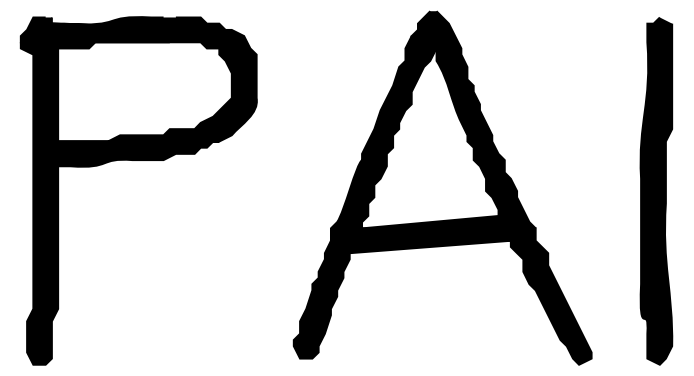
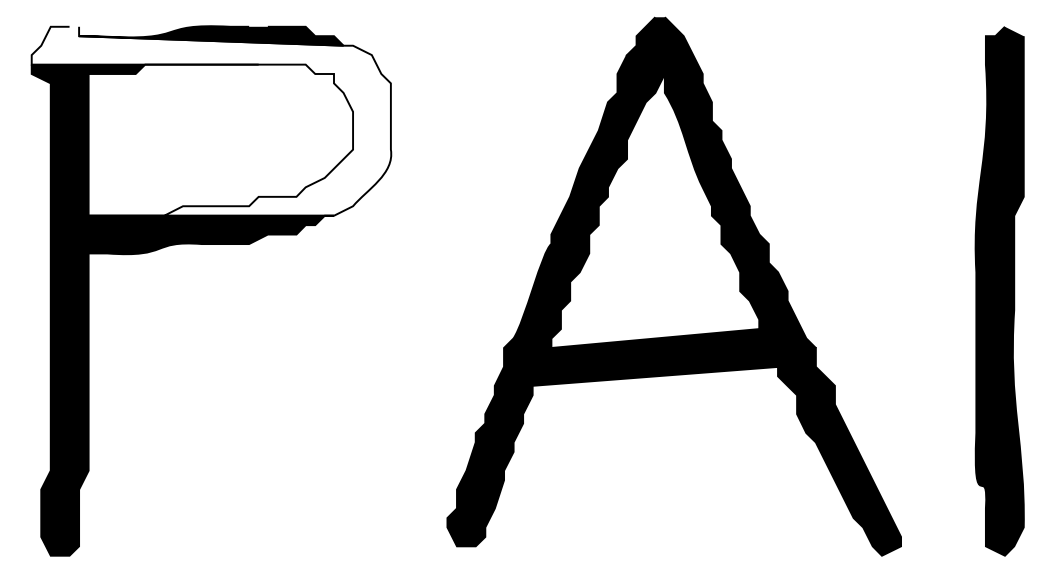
fill: (138, 79) -> (210, 121), removed

